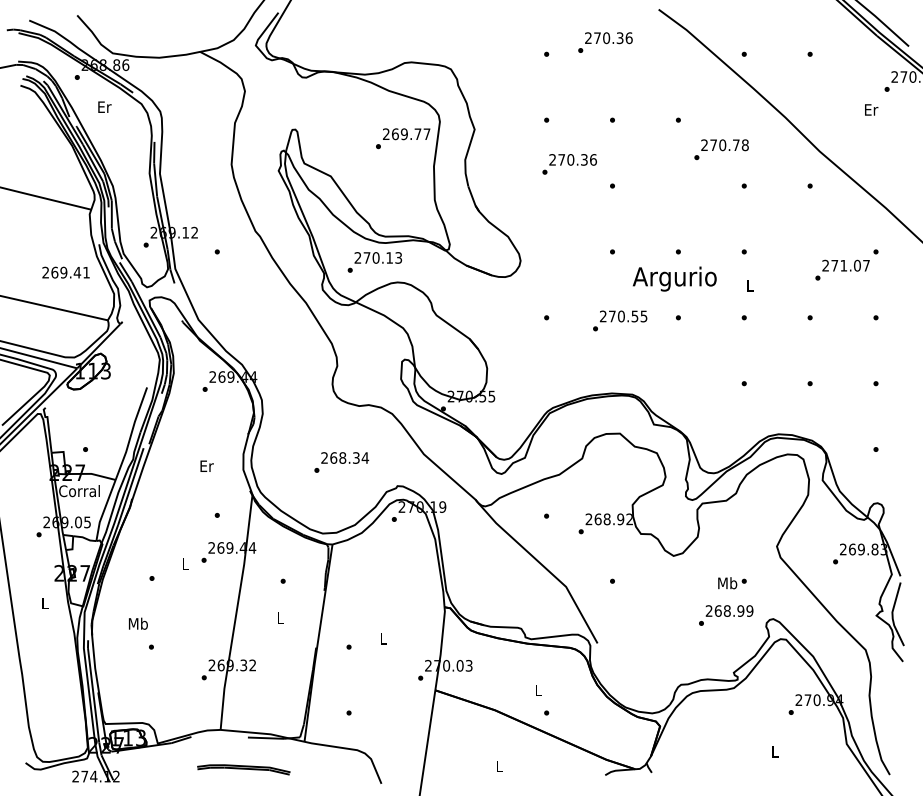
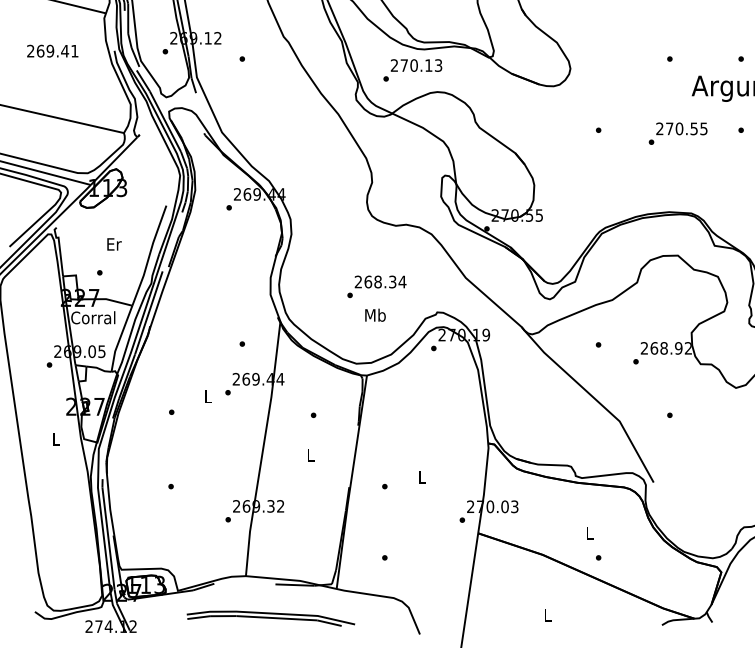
text: (65, 272) -> (52, 51), moved
text: (206, 465) -> (113, 243), moved
text: (138, 623) -> (375, 314), moved
part: (243, 768) -> (270, 617), size x1.67

